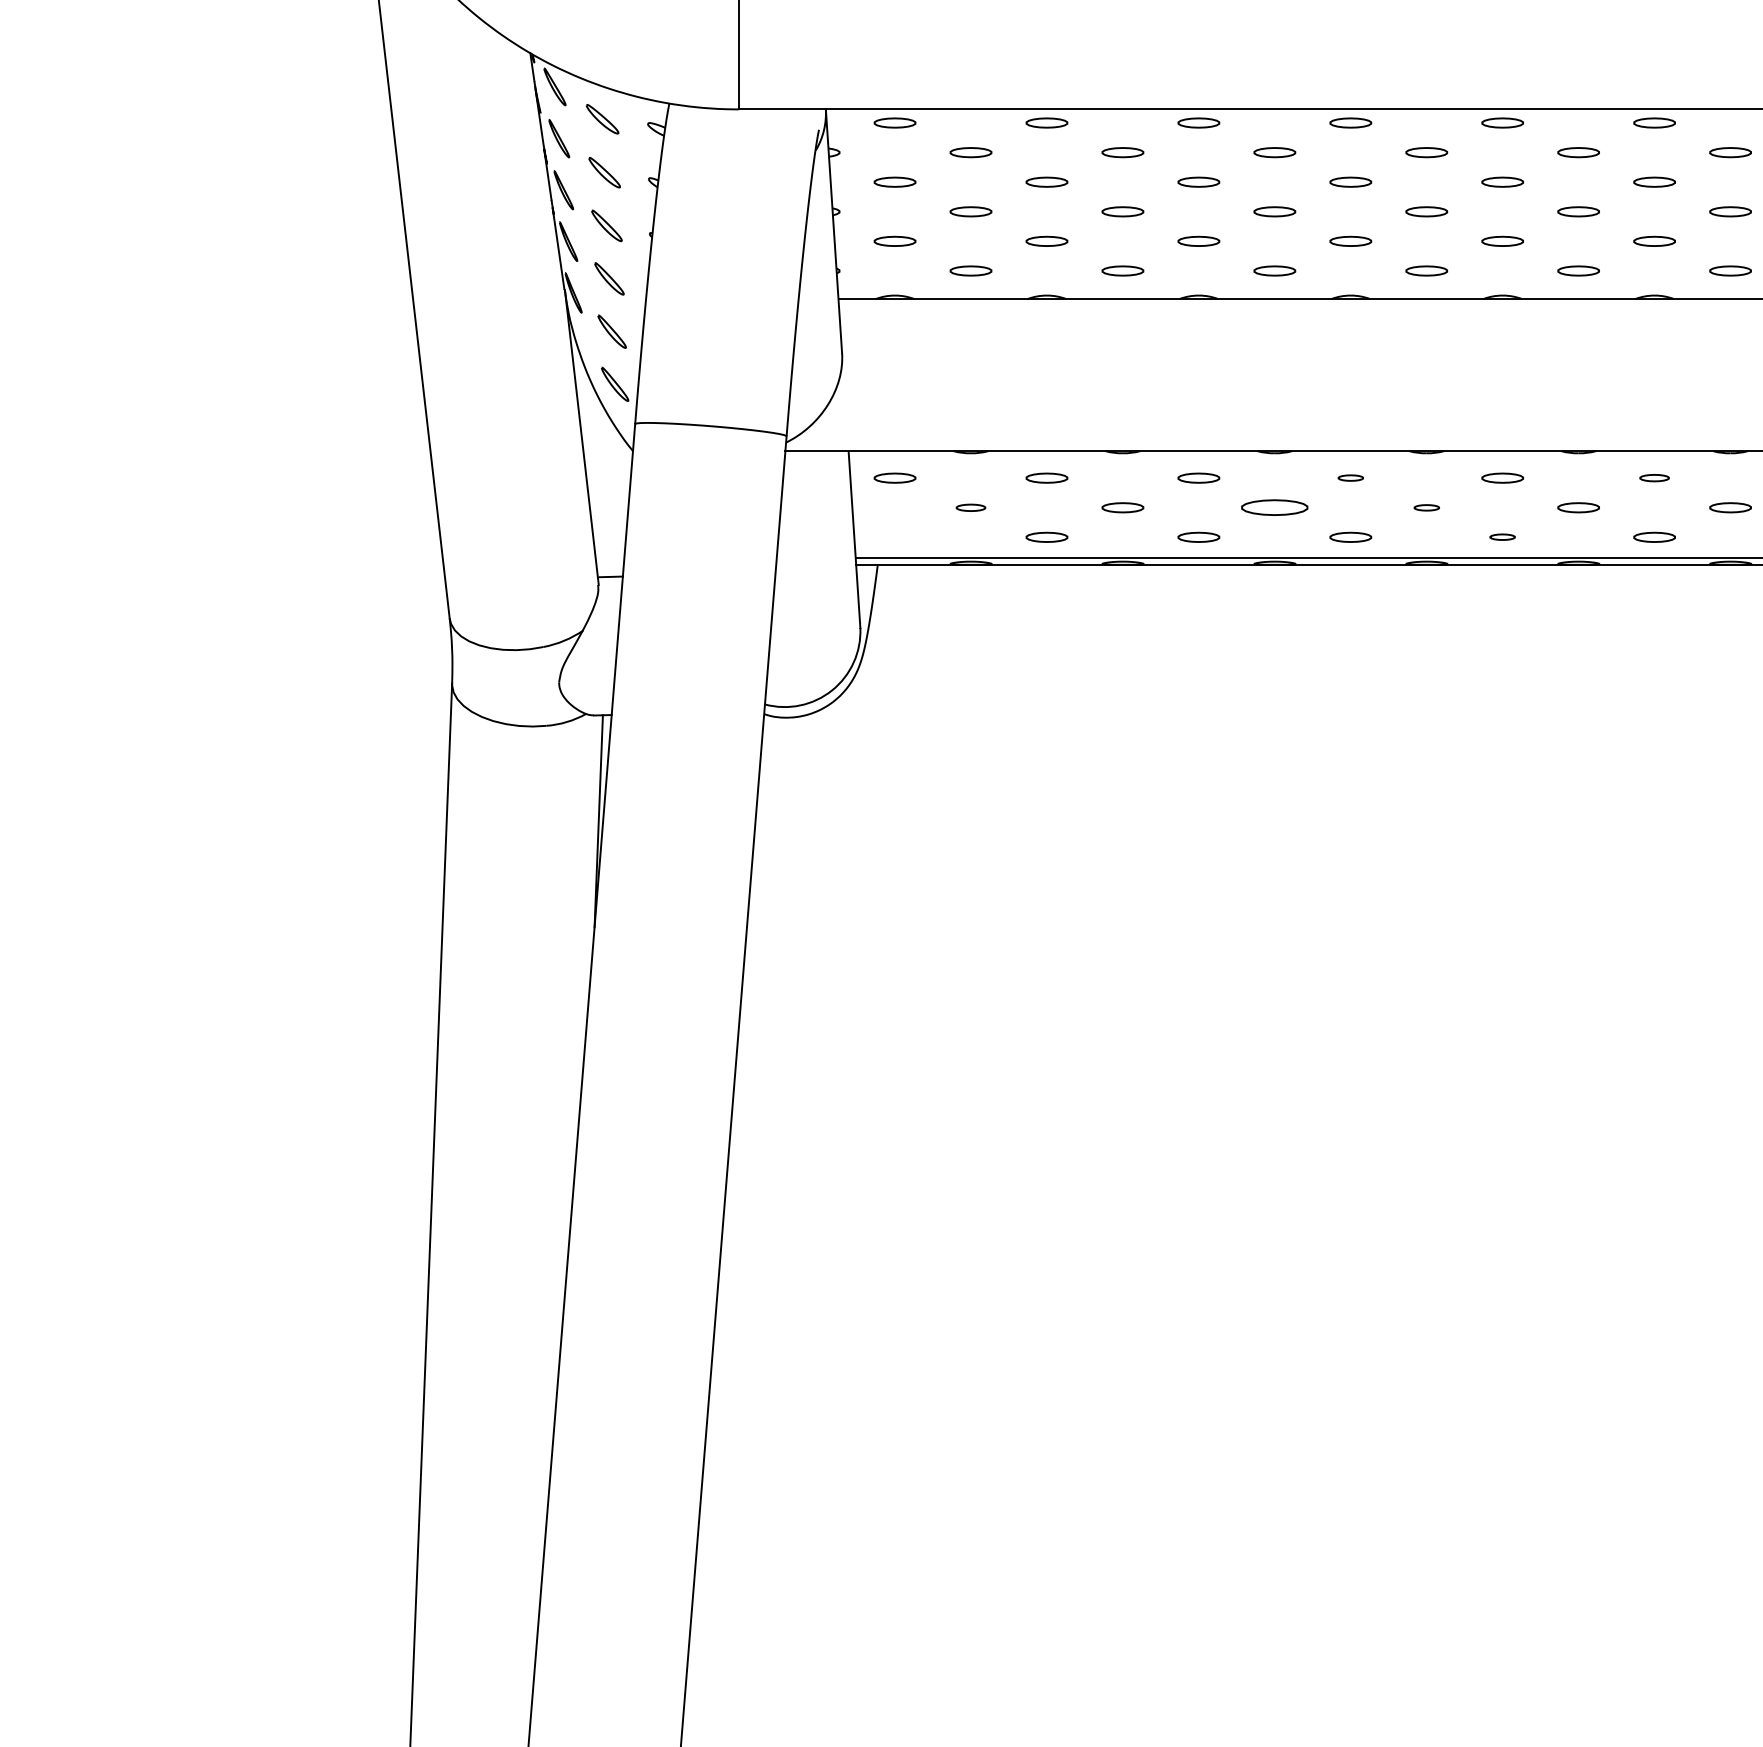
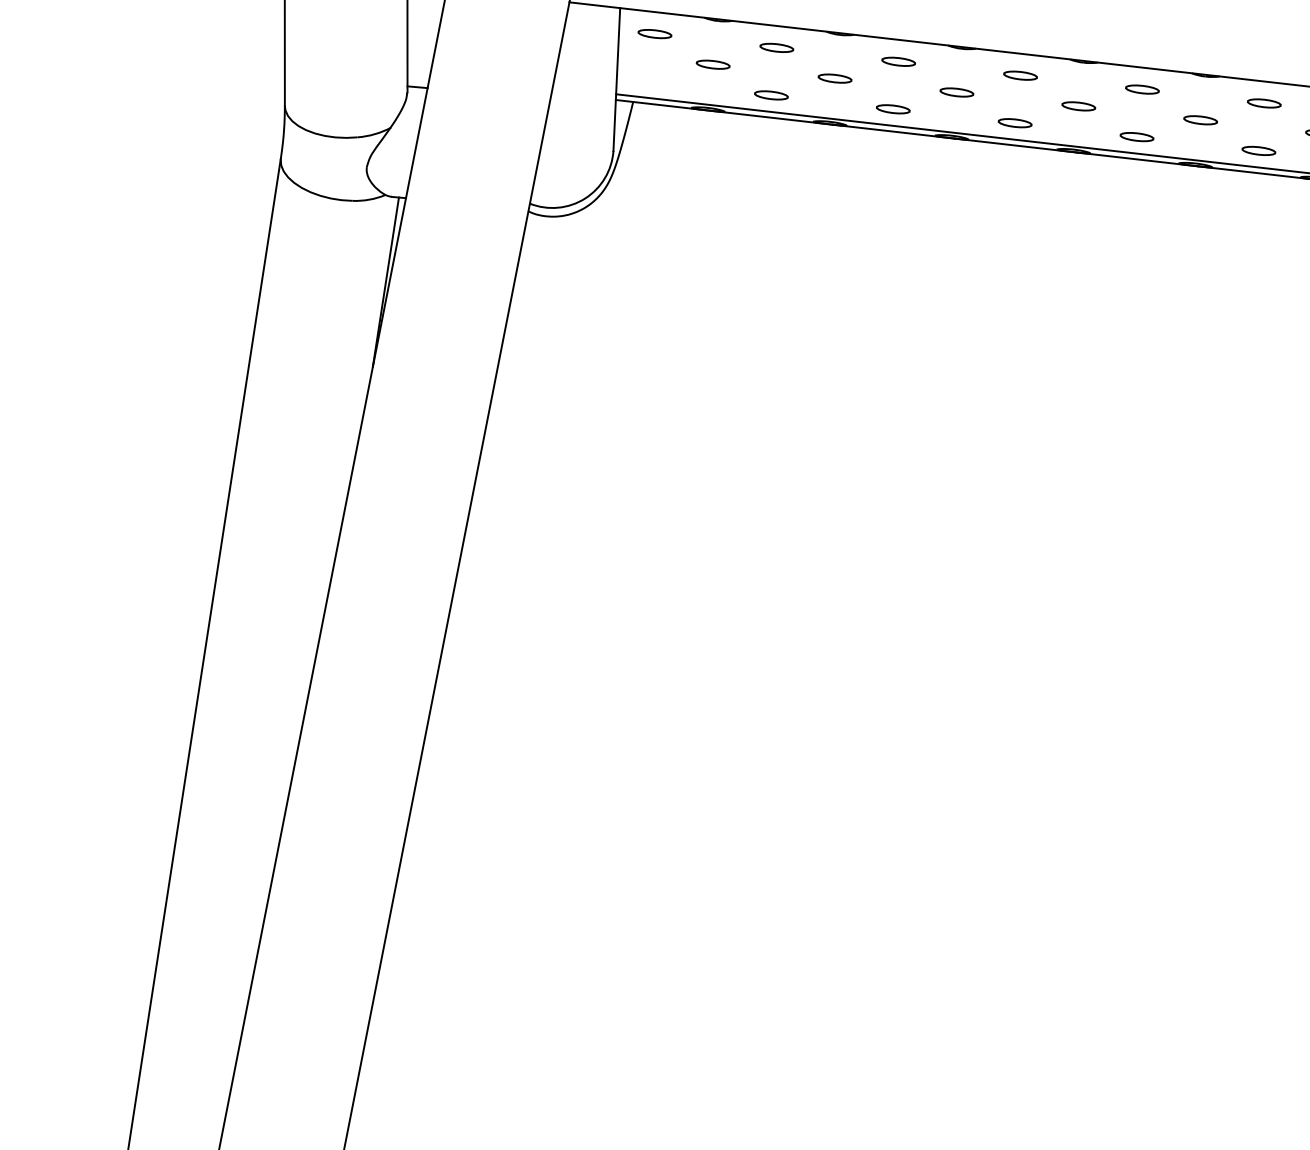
part: (1350, 477) -> (1020, 75), size x1.67
part: (1654, 477) -> (1264, 102), size x1.43
part: (970, 507) -> (712, 64), size x1.43
part: (1274, 507) -> (956, 92), size x0.62
part: (1426, 507) -> (1078, 106), size x1.67
part: (1502, 536) -> (1136, 136), size x1.67

